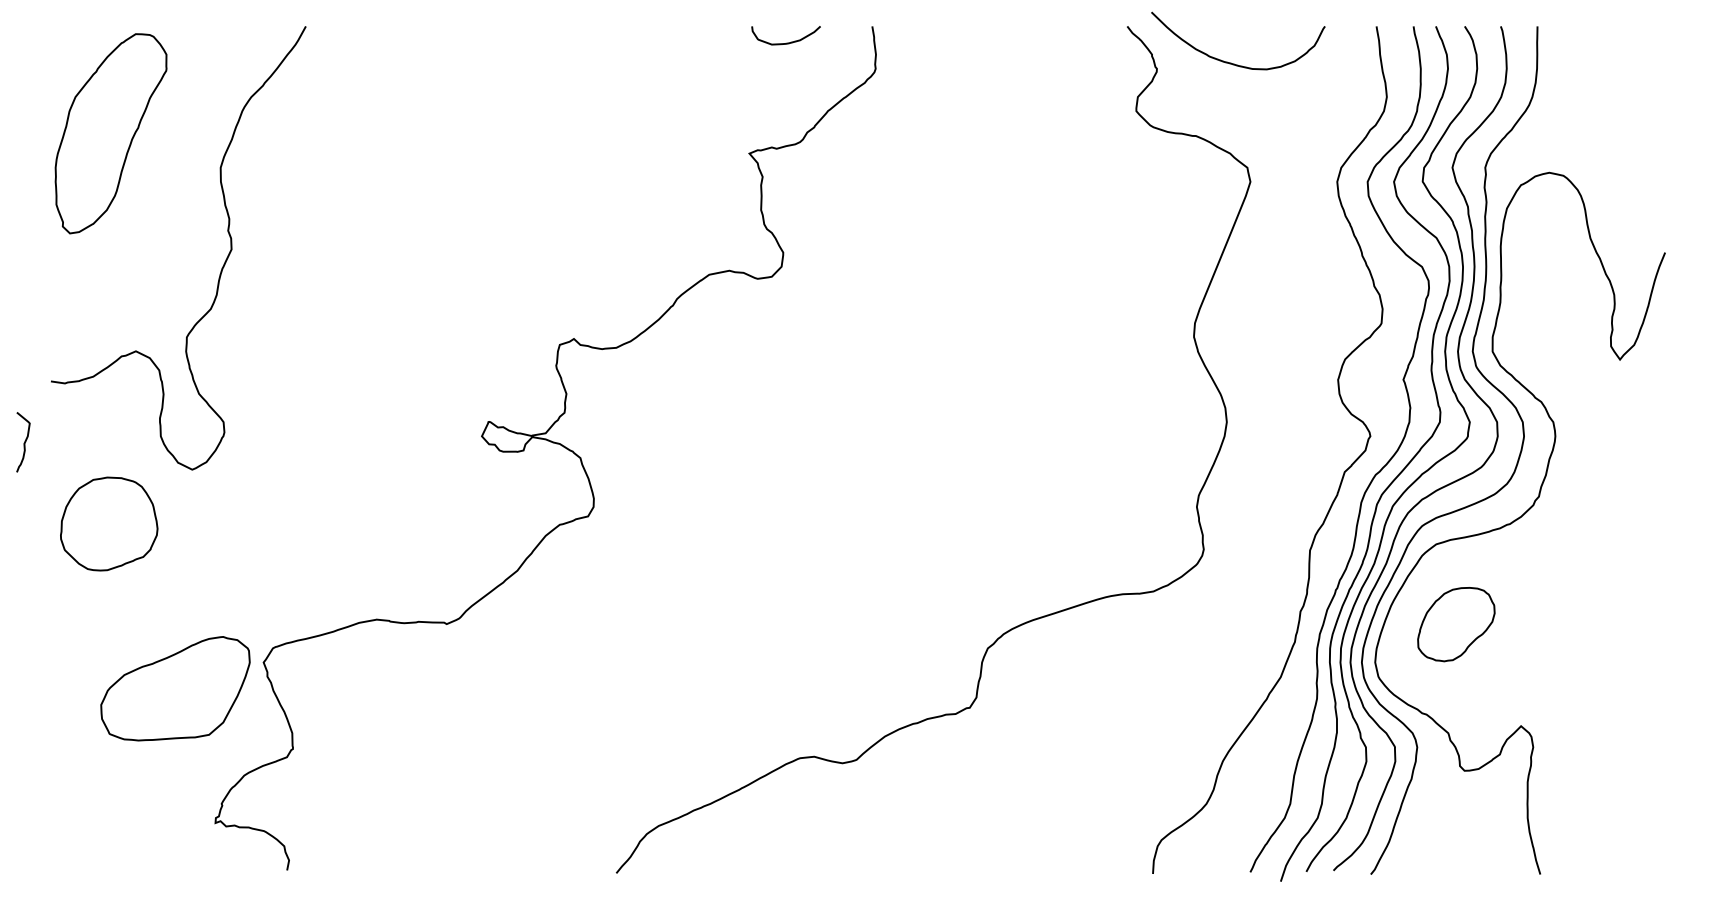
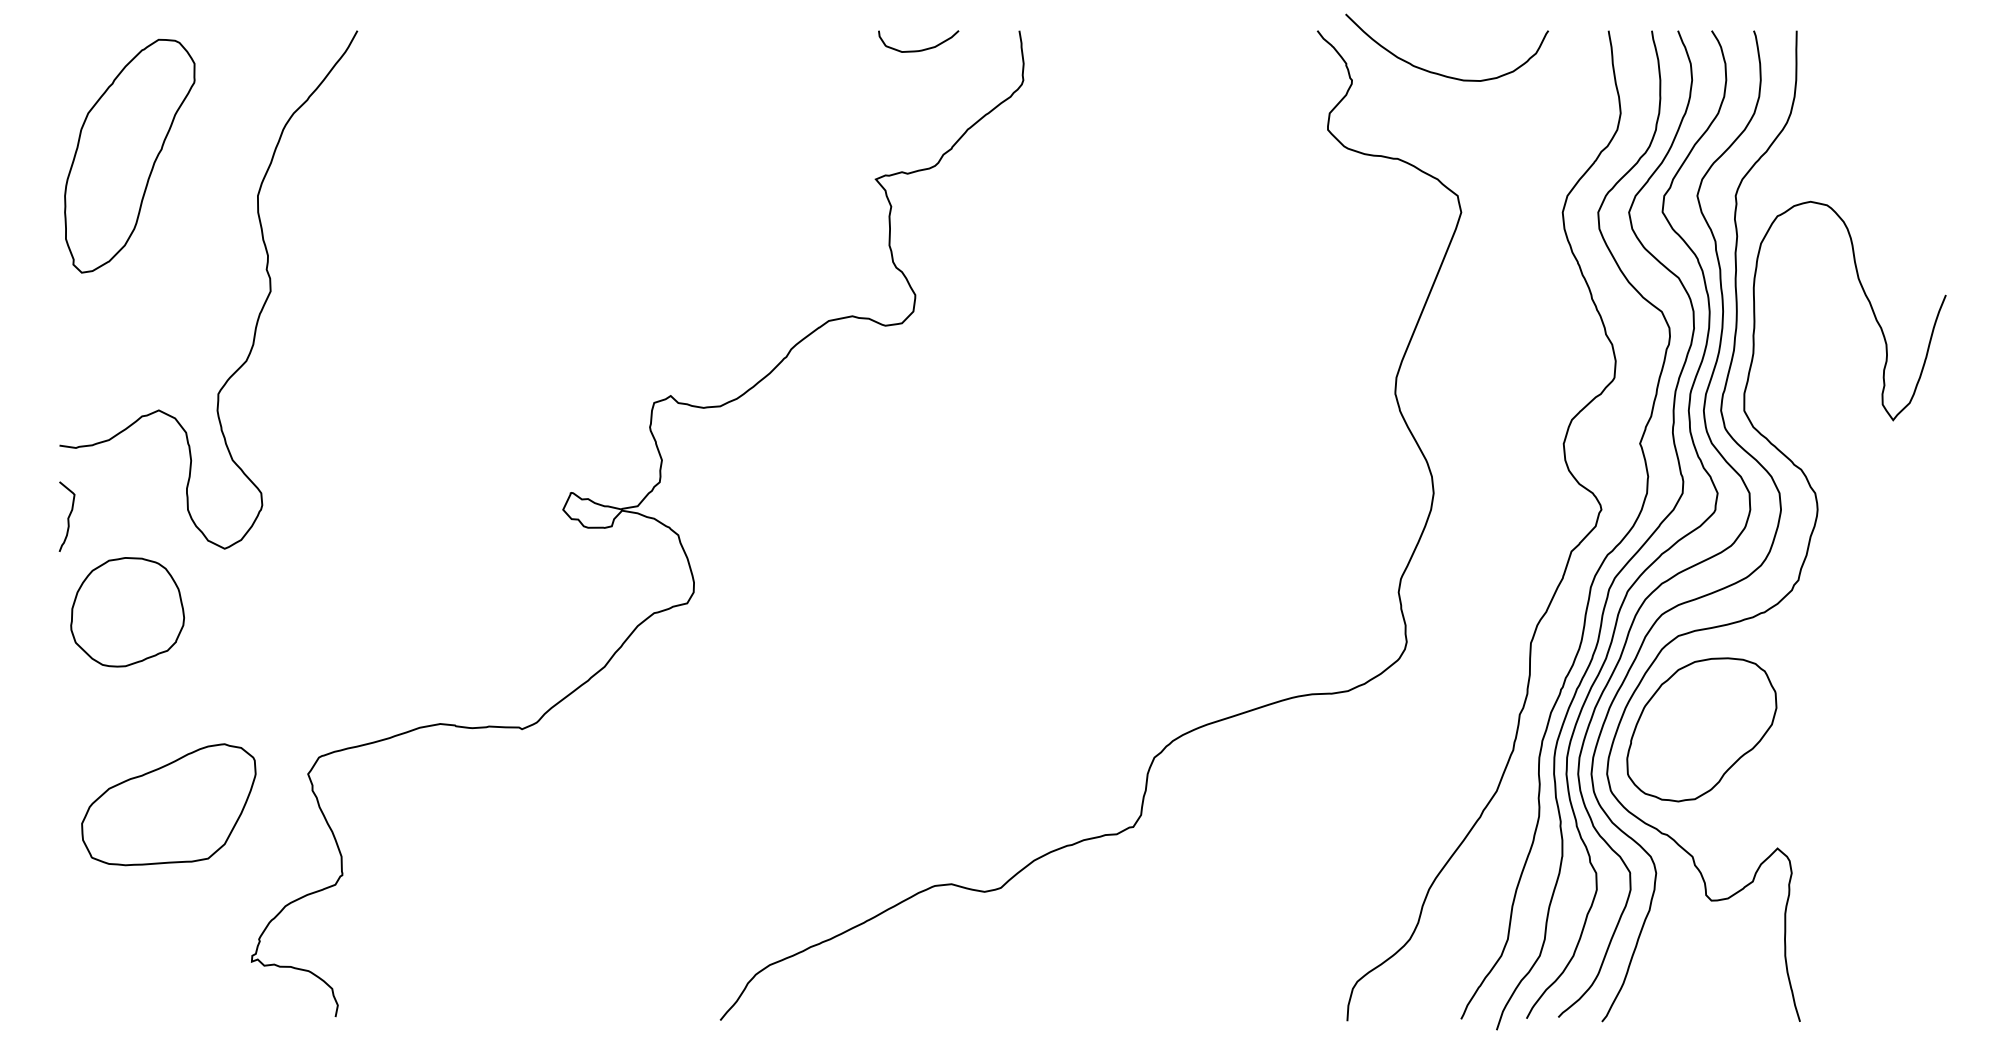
curve: (24, 442) -> (68, 516), moved
part: (1456, 624) -> (1702, 729), size x1.67
part: (175, 688) -> (168, 804), moved

